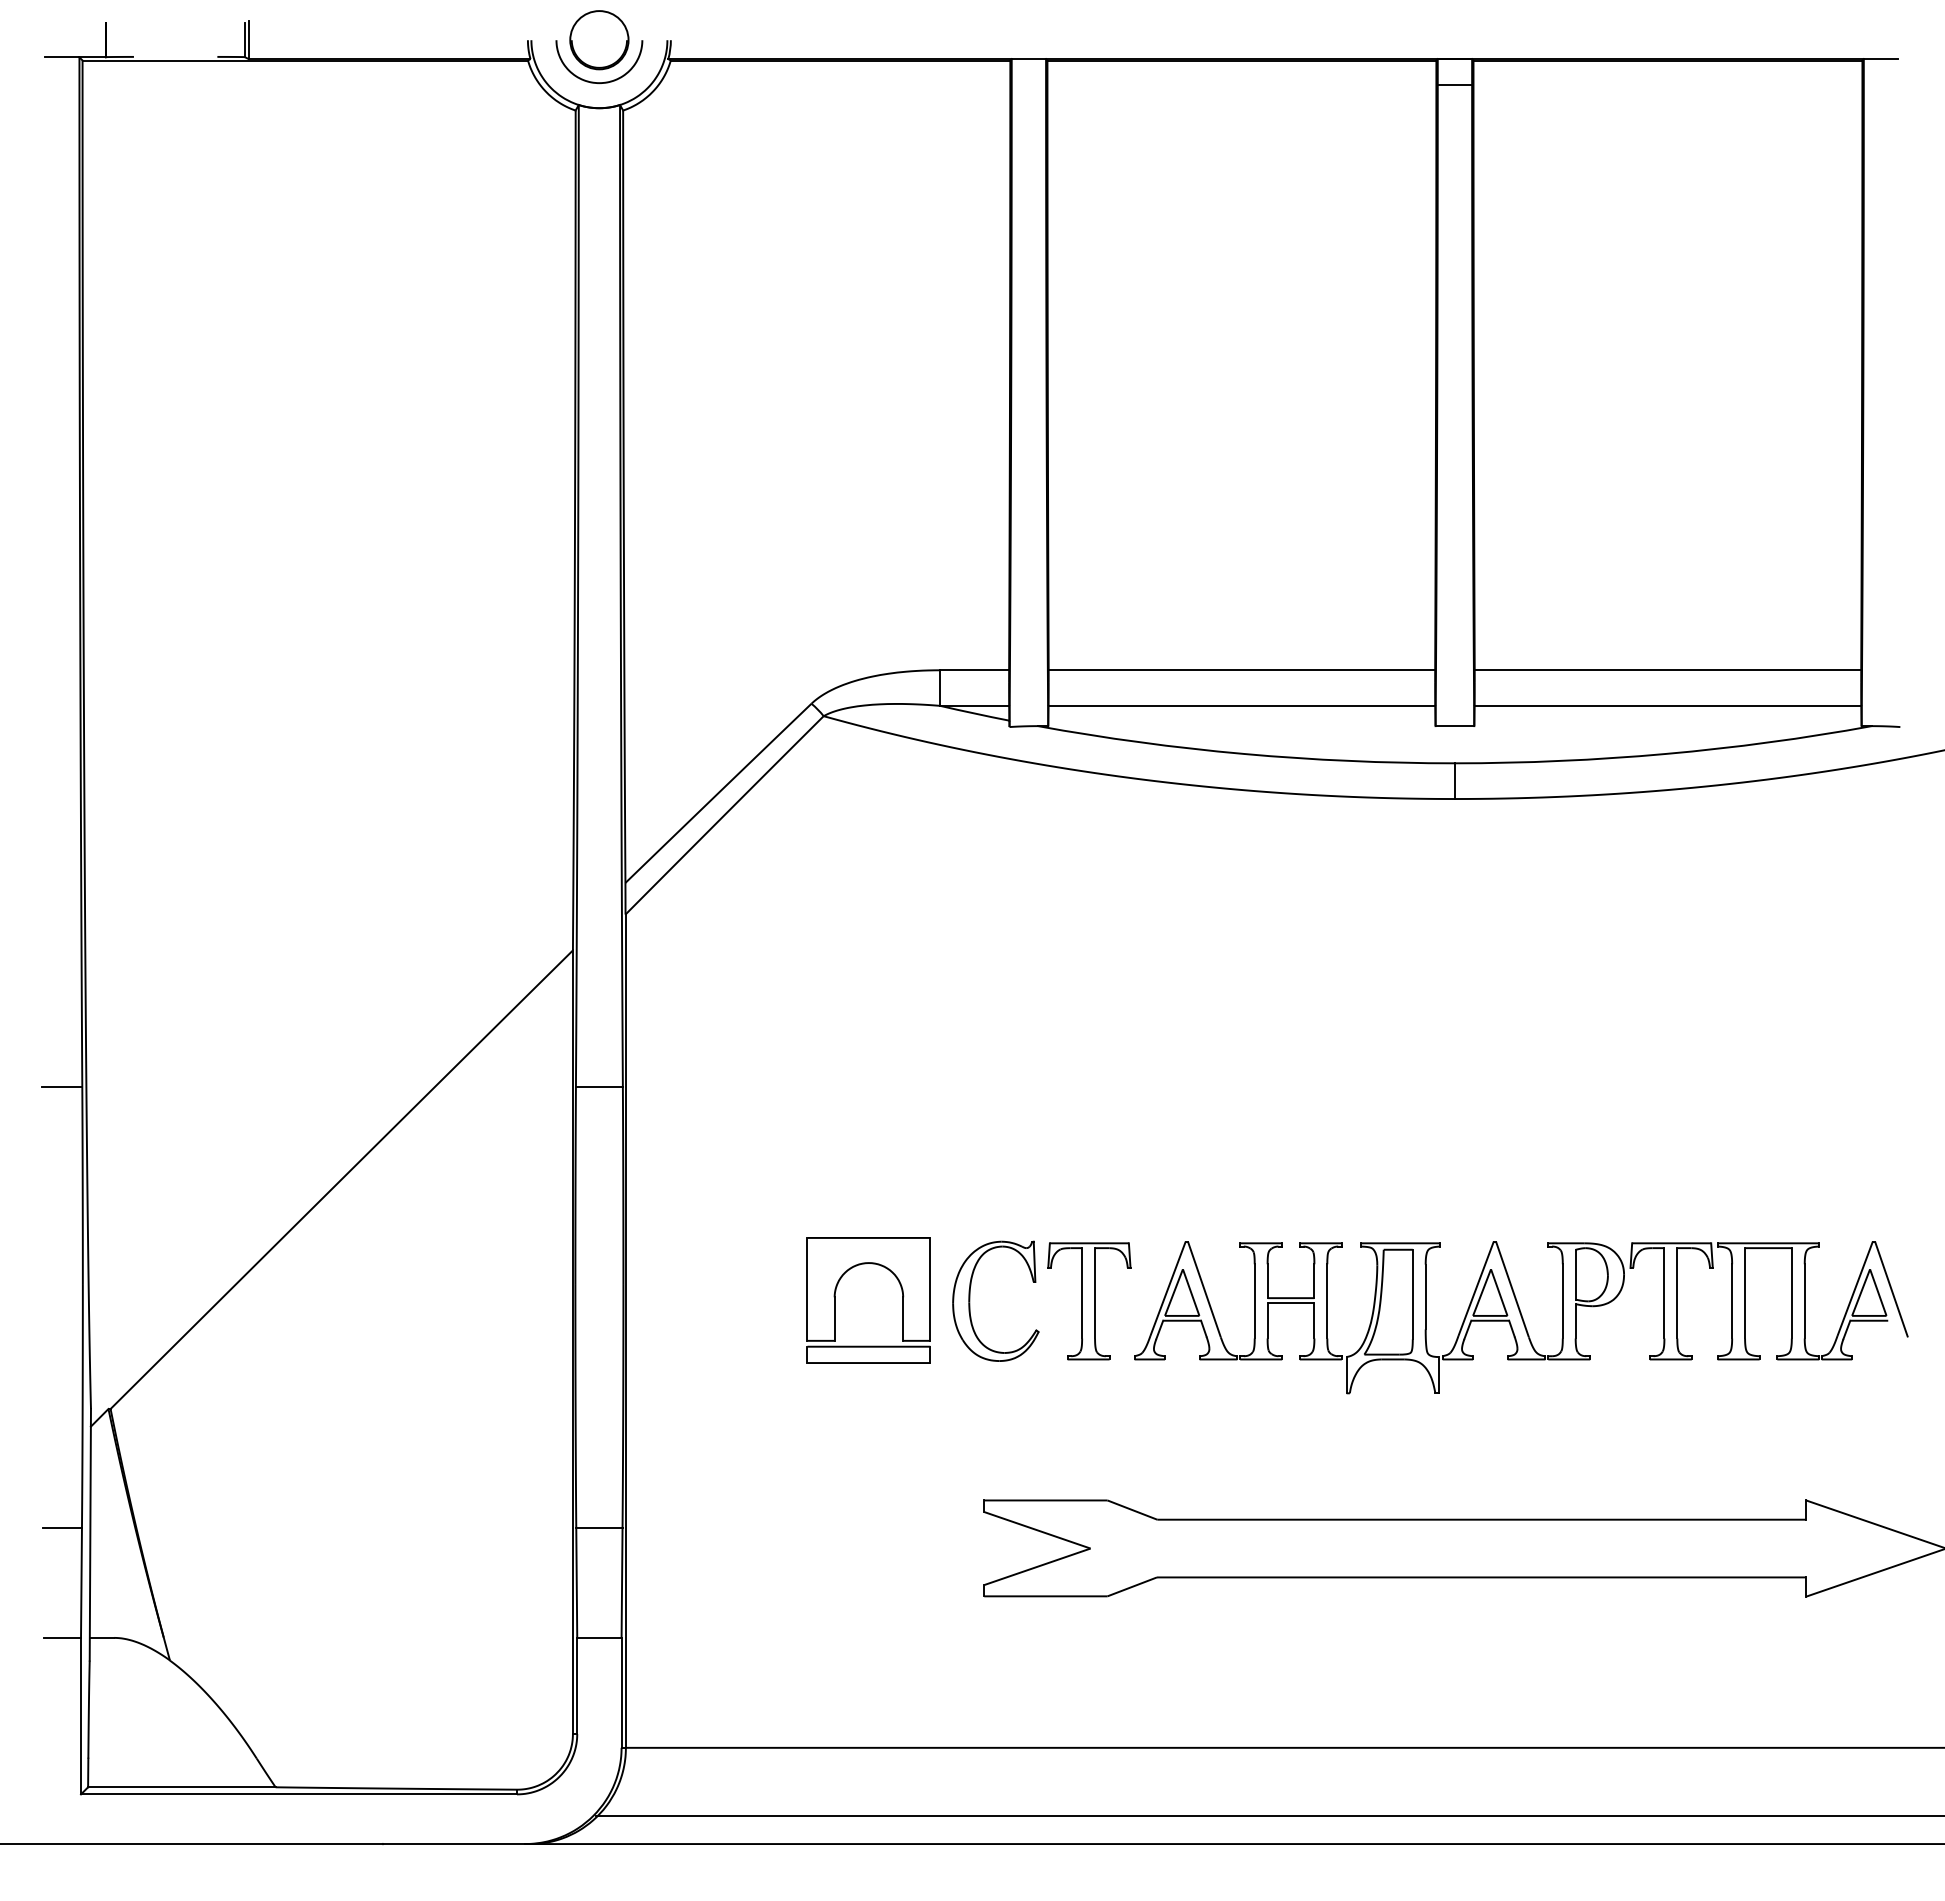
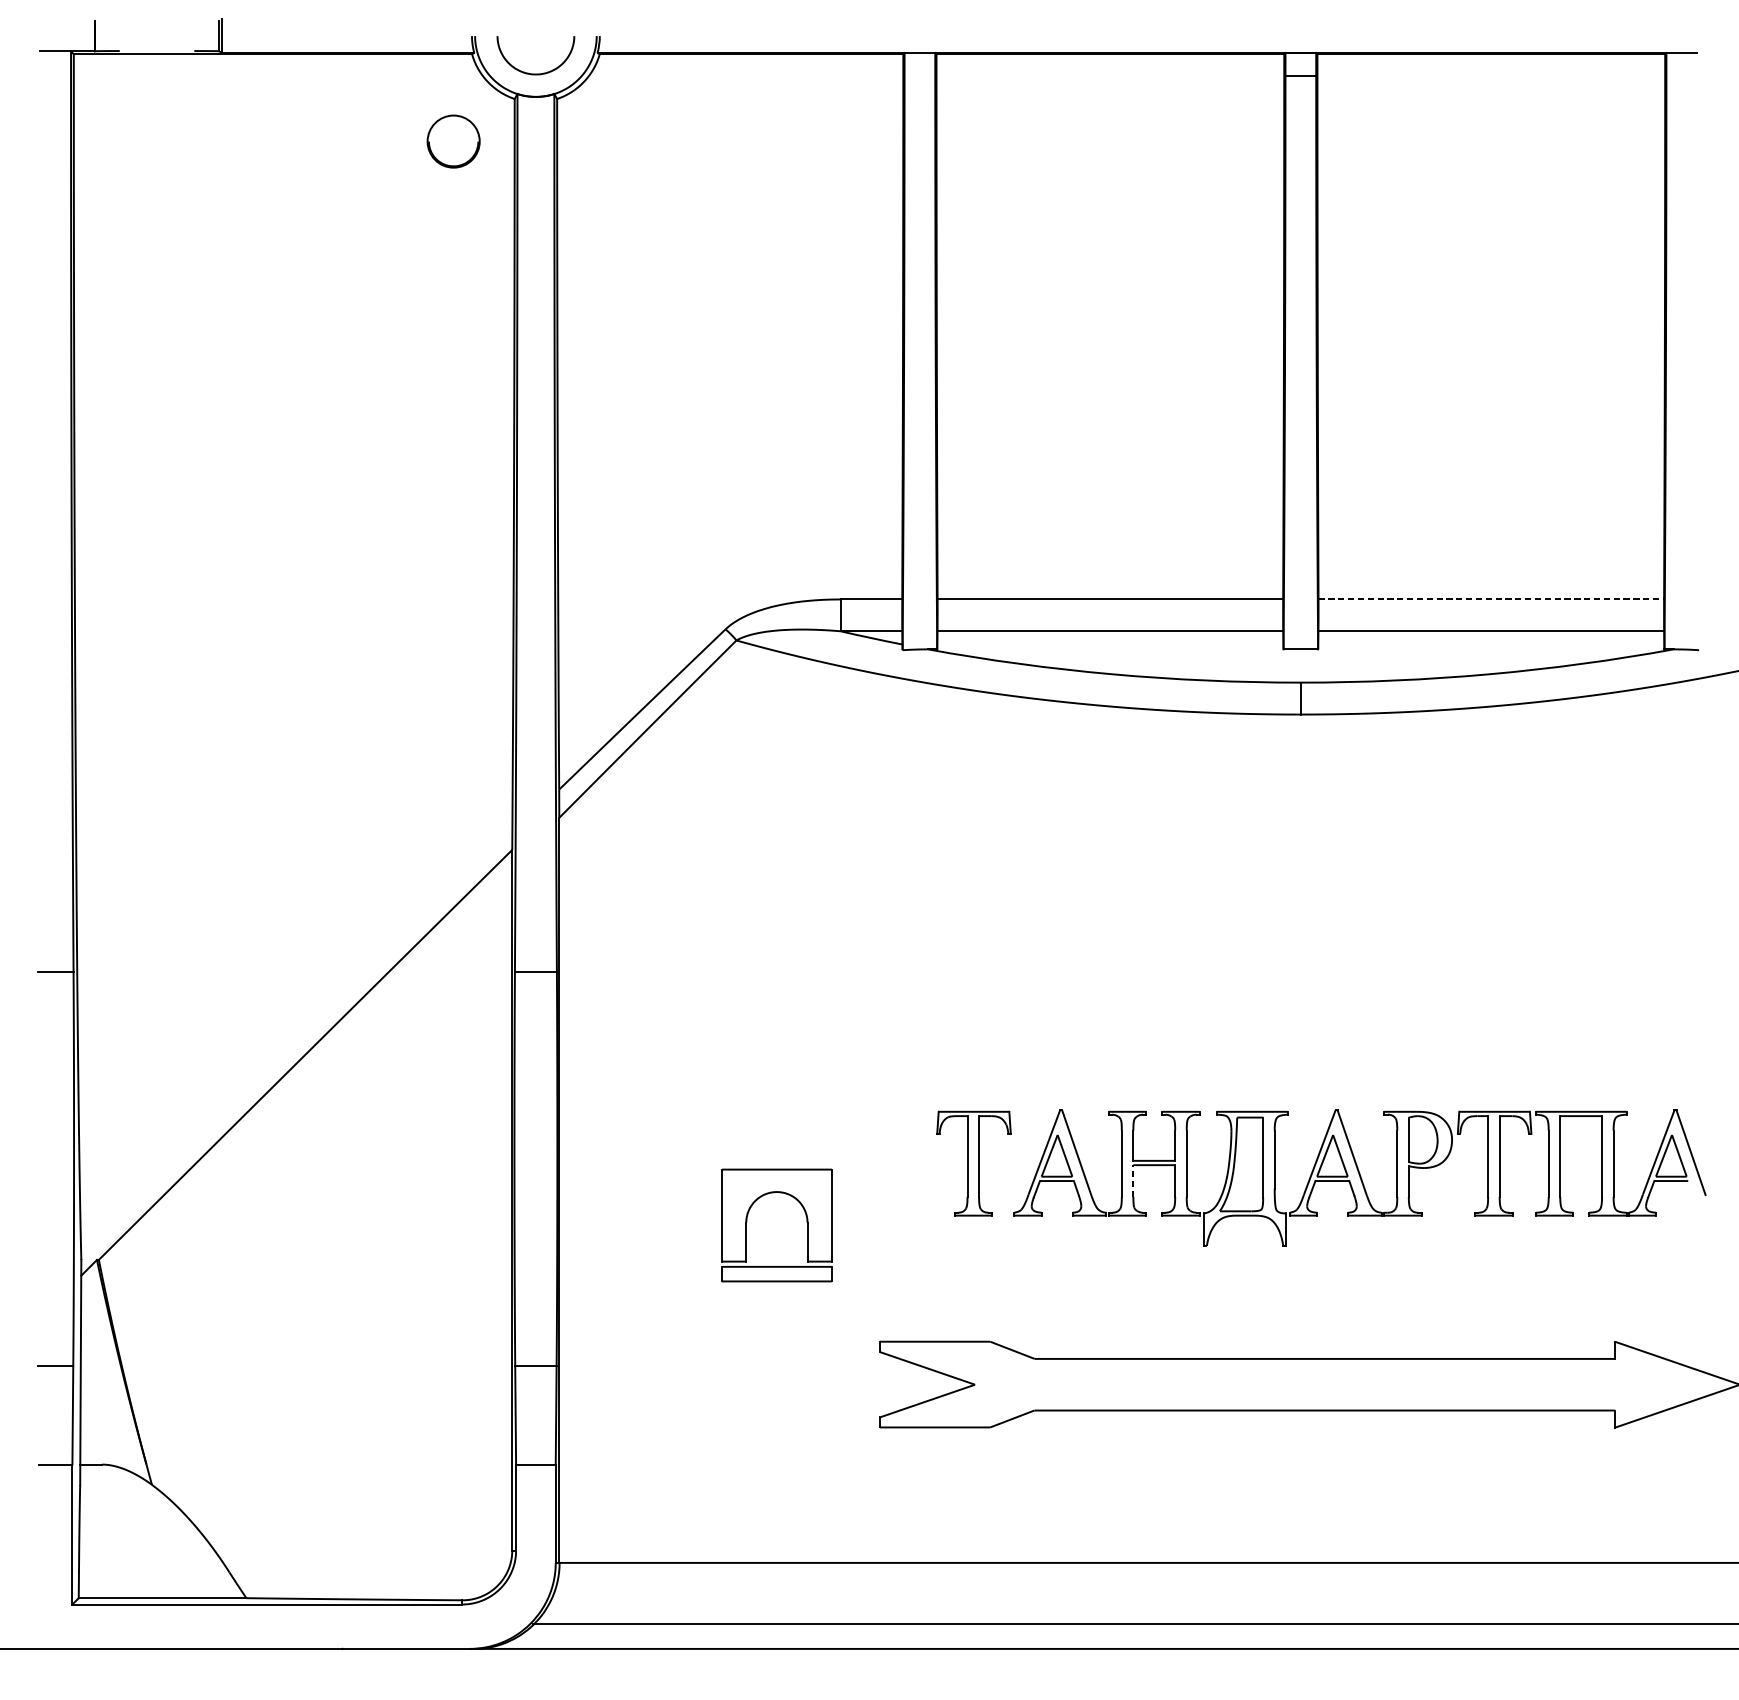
part: (599, 40) -> (453, 141), moved
line: (1668, 670) -> (1491, 599), solid -> dashed
part: (835, 1300) -> (747, 1225), moved
part: (970, 1300) -> (867, 1162), removed
line: (1267, 1320) -> (1133, 1180), solid -> dashed

